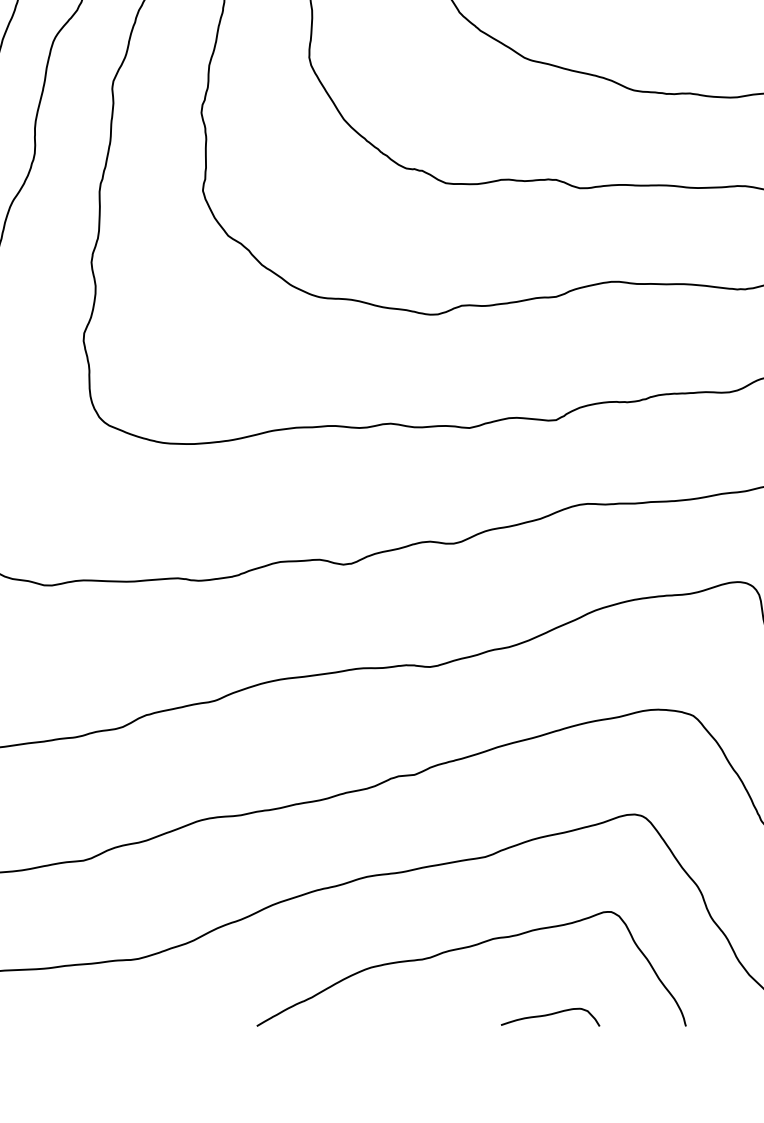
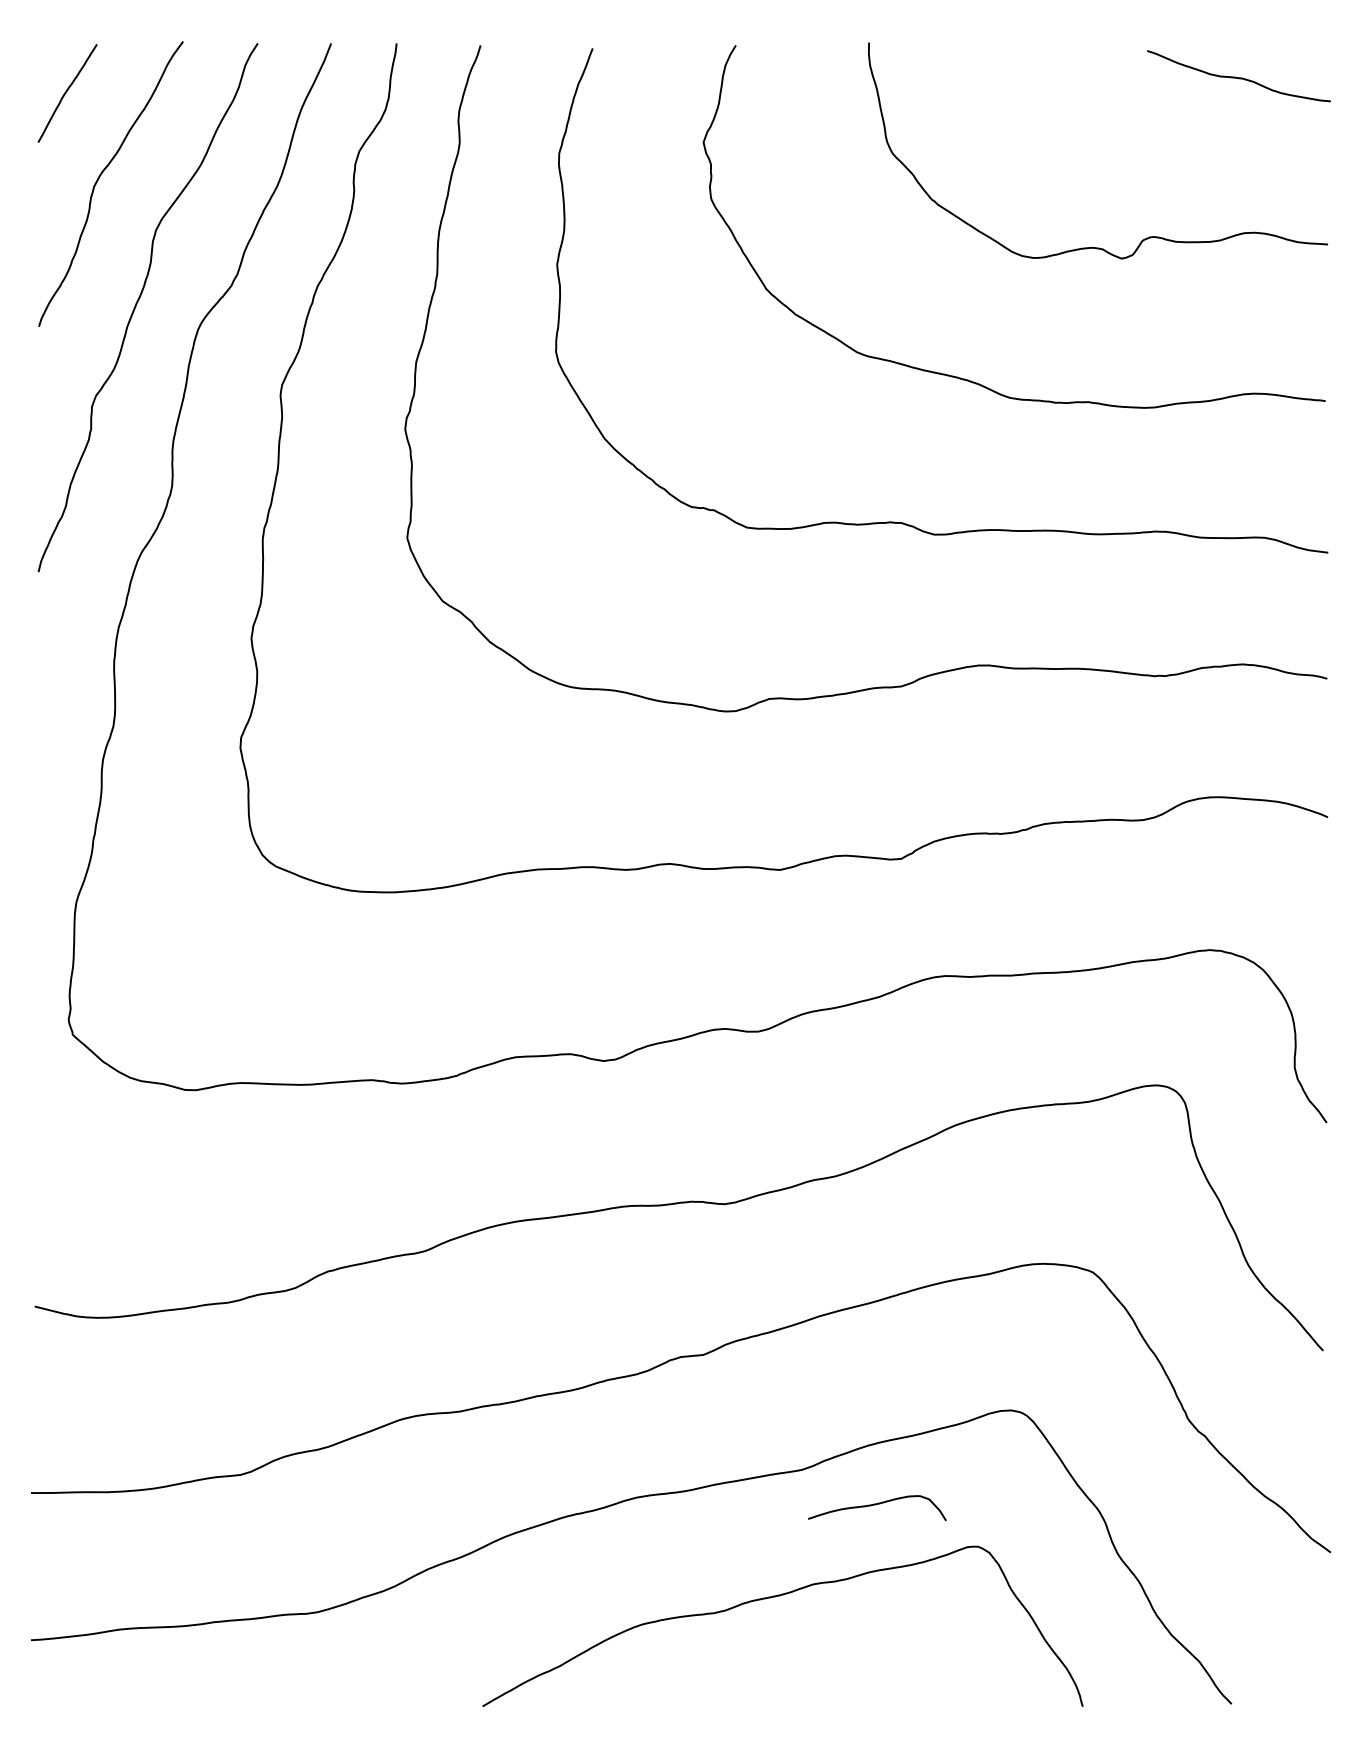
curve: (549, 1015) -> (875, 1505), moved

